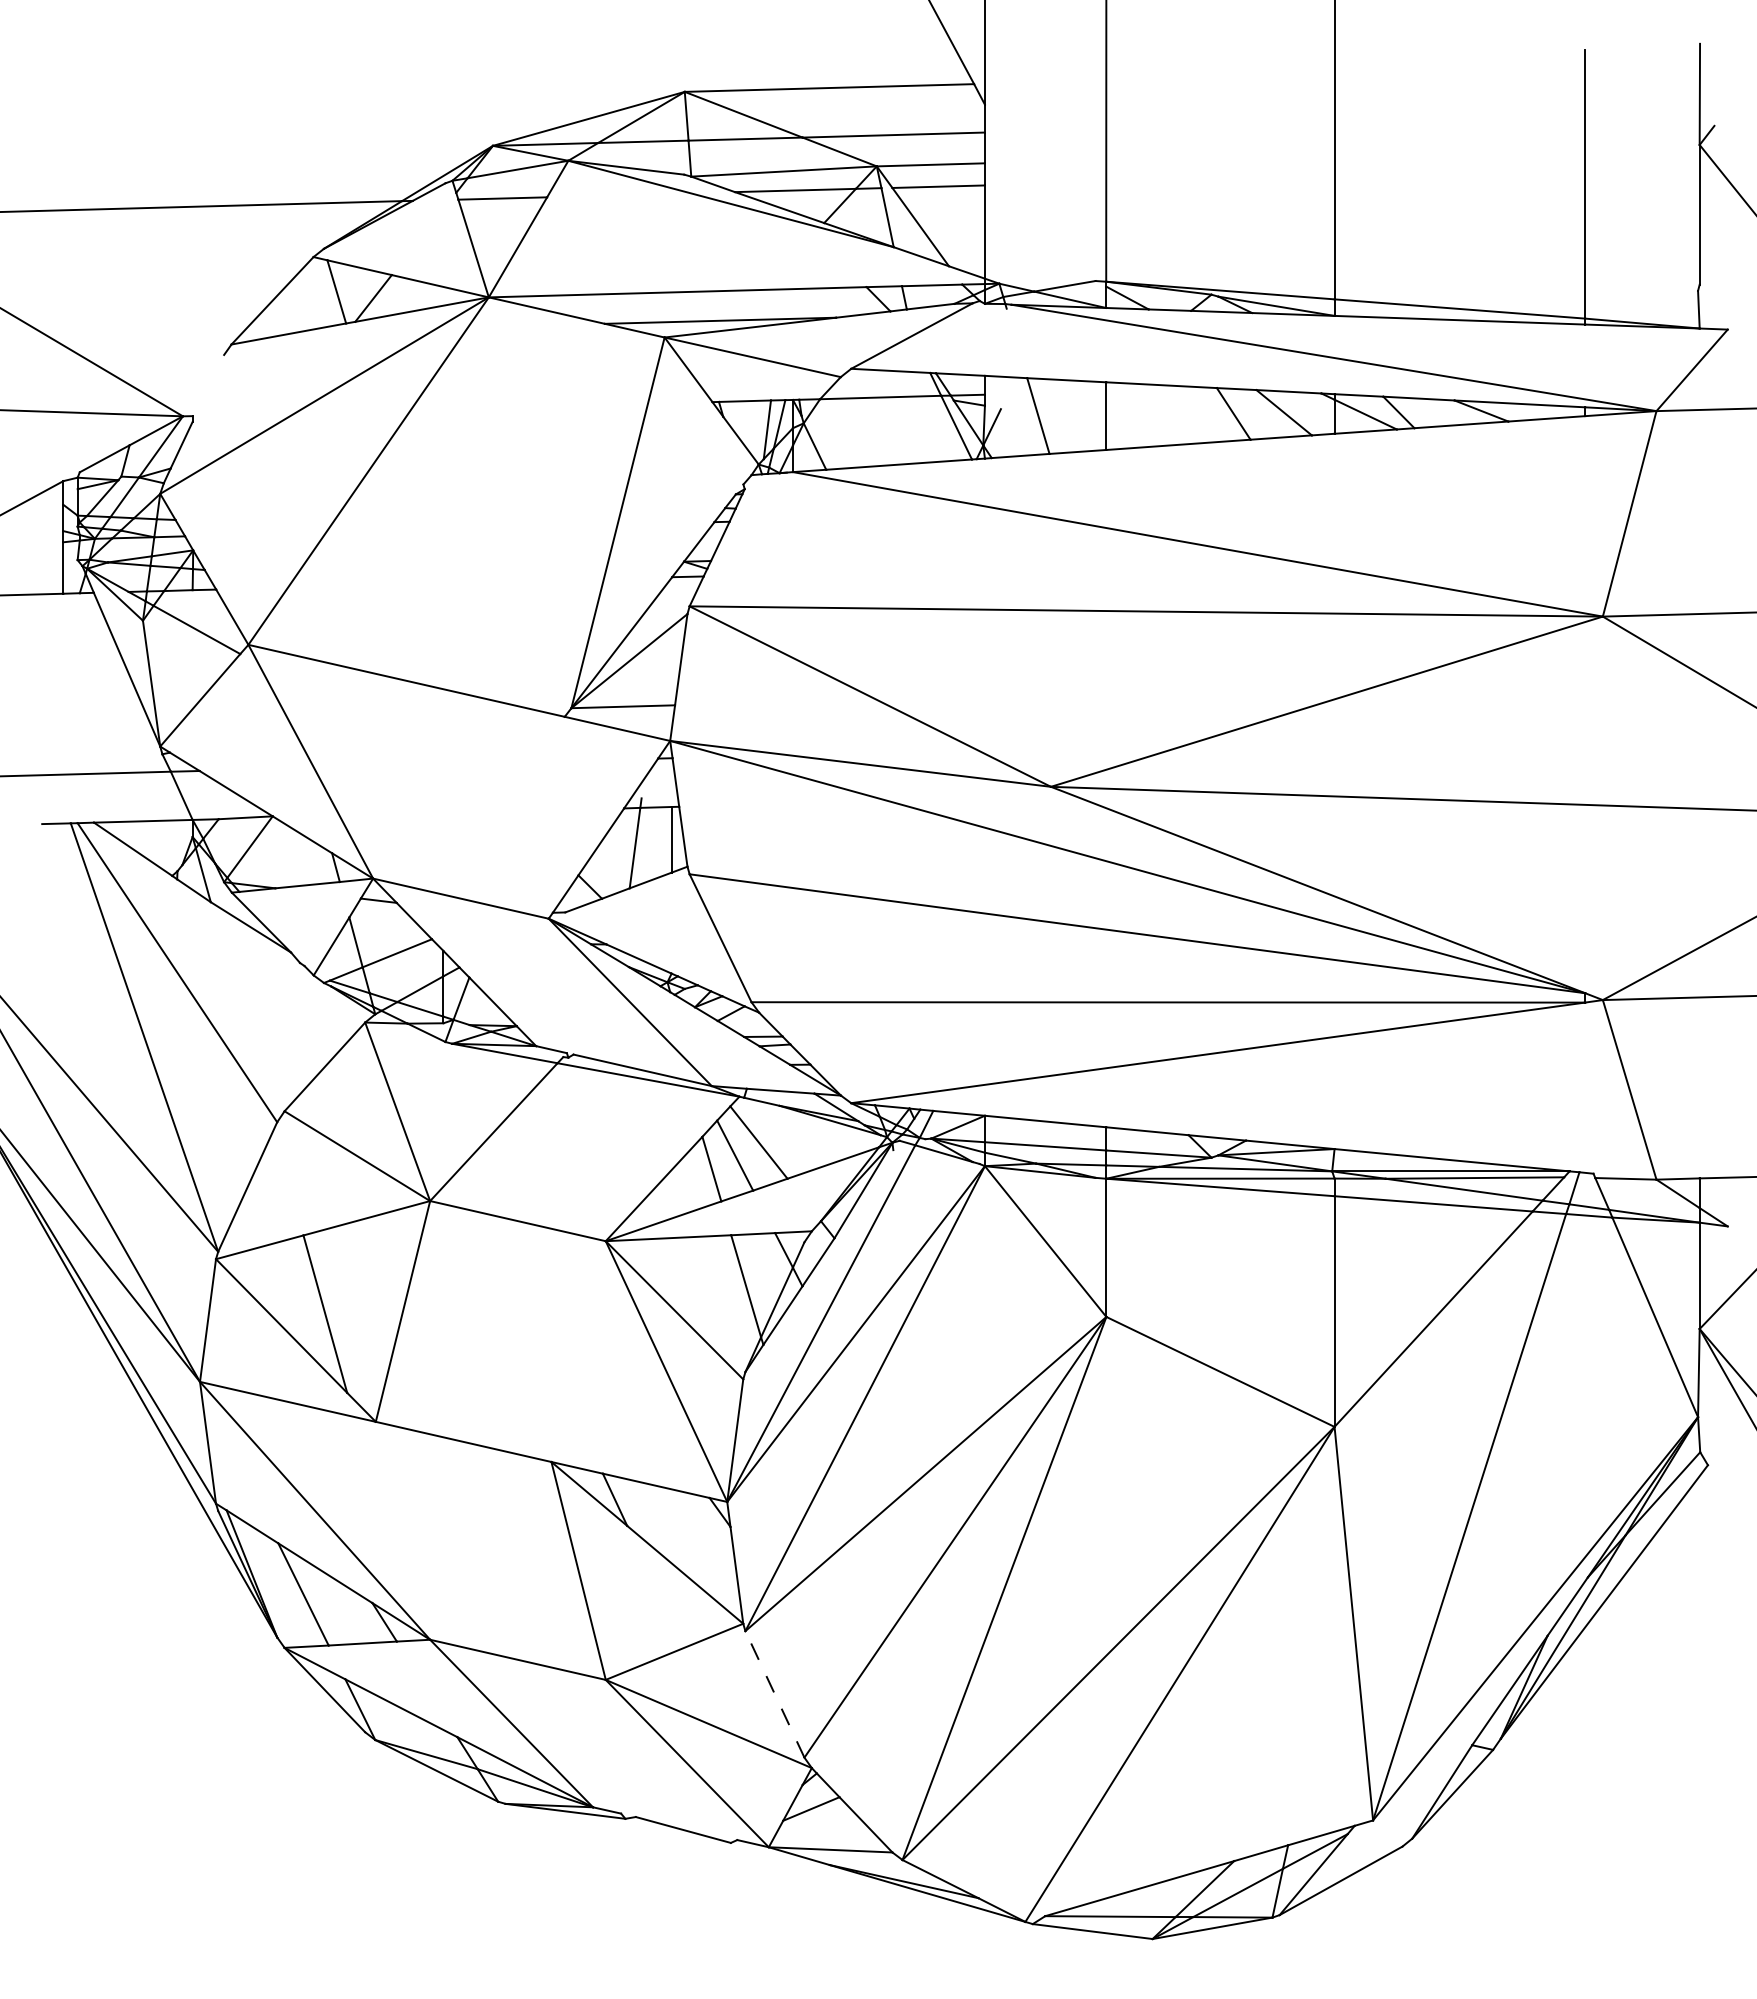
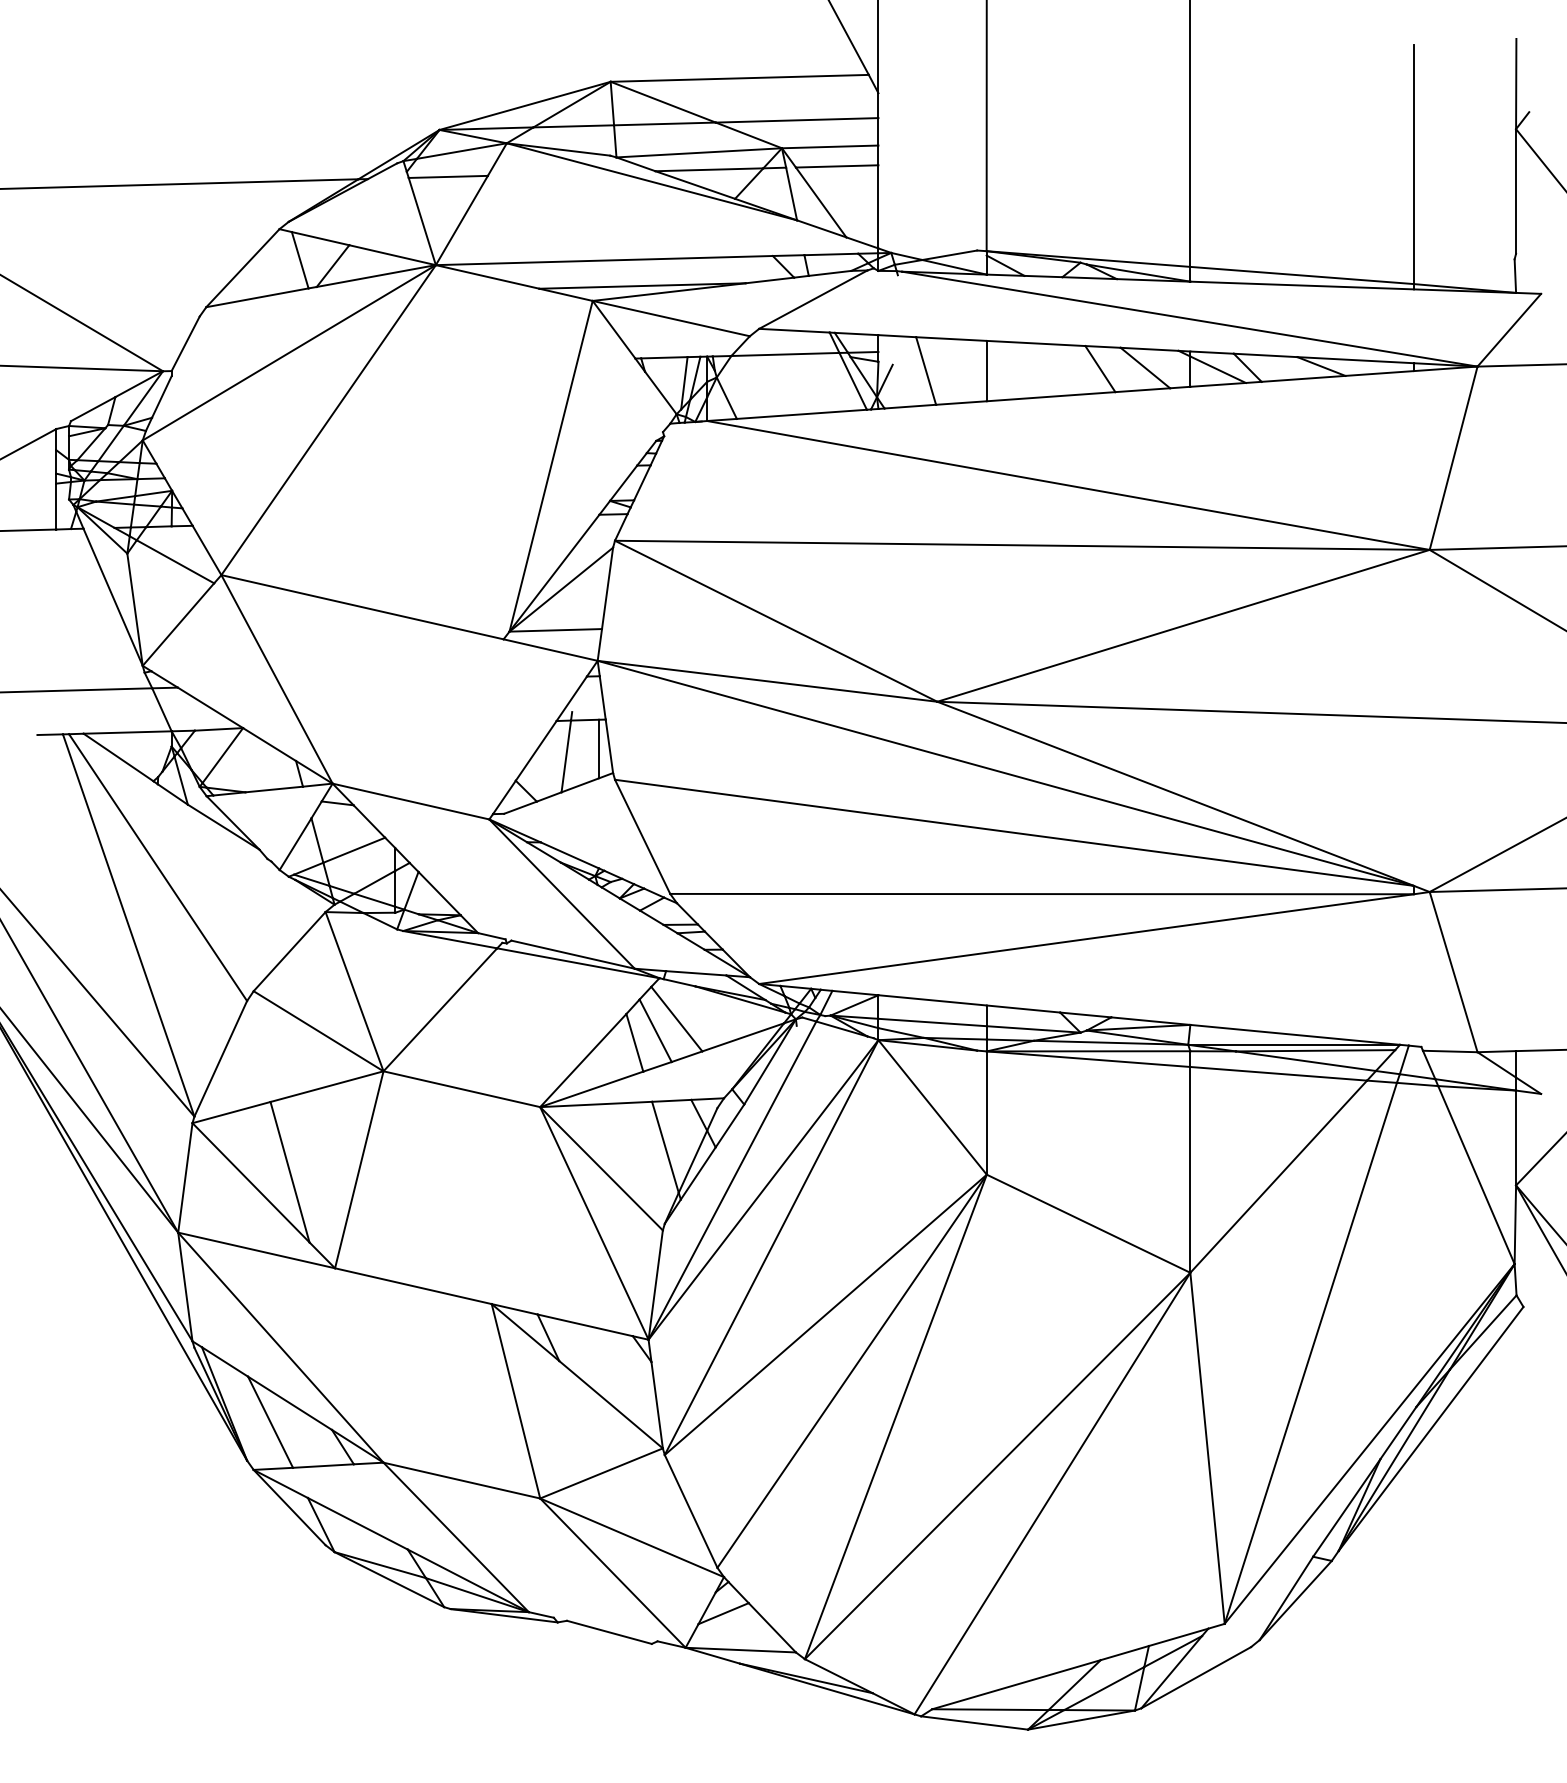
line: (208, 385) -> (185, 343), added
line: (774, 1694) -> (690, 1511), dashed -> solid

